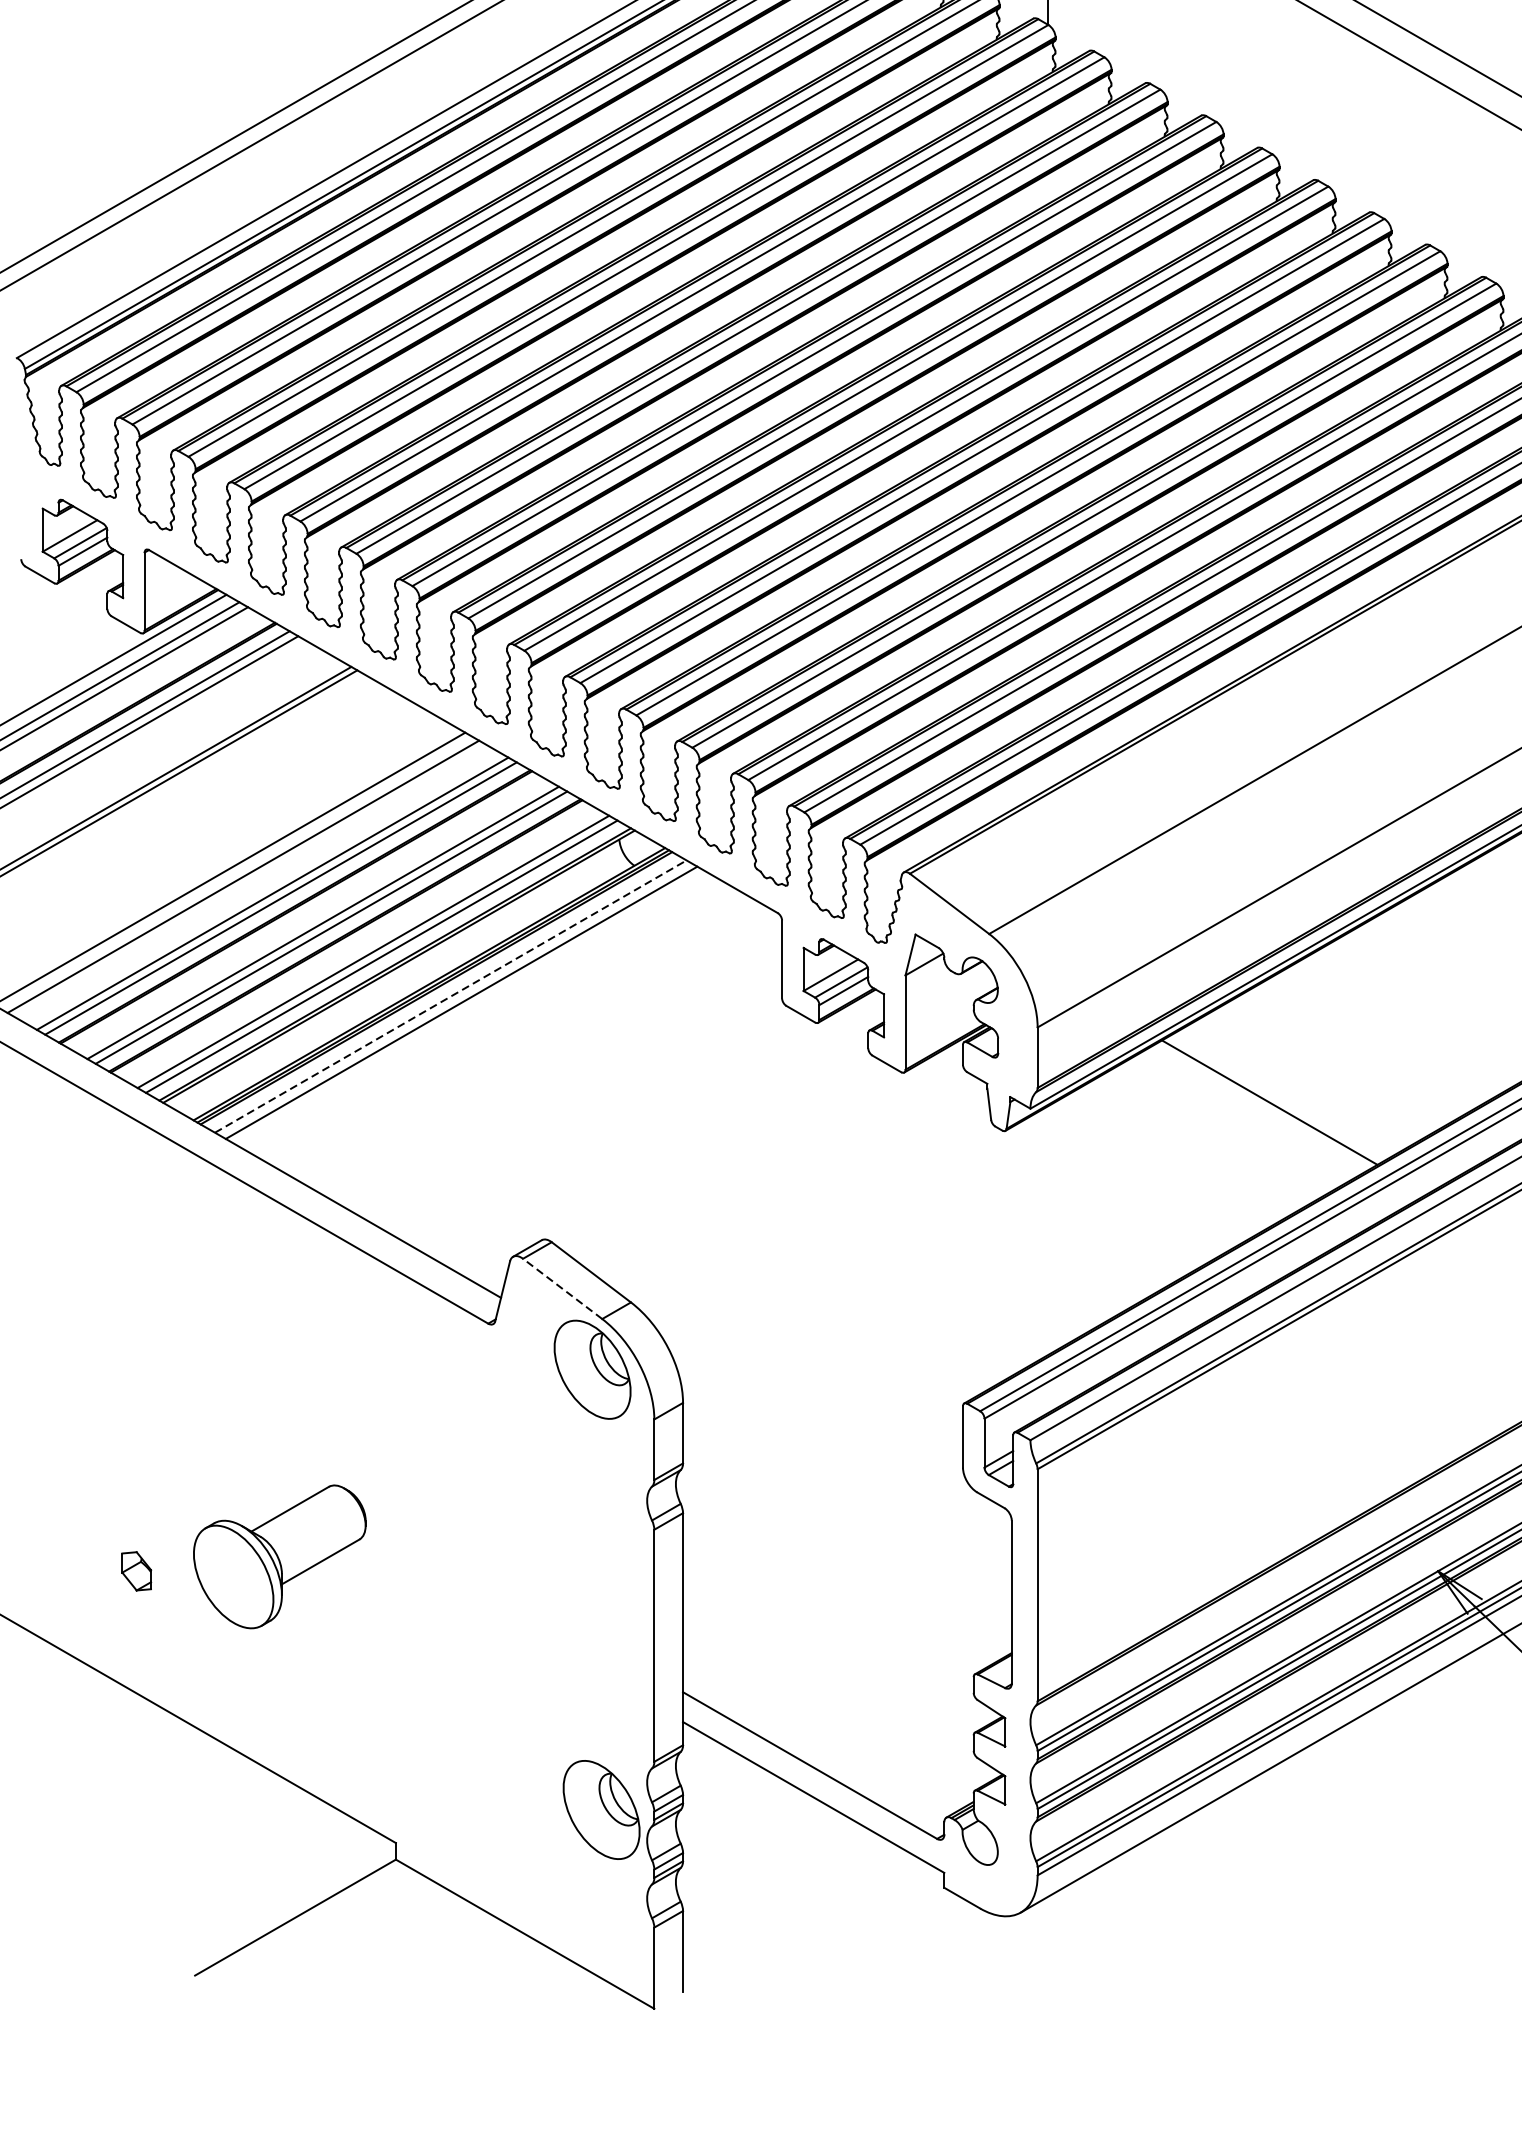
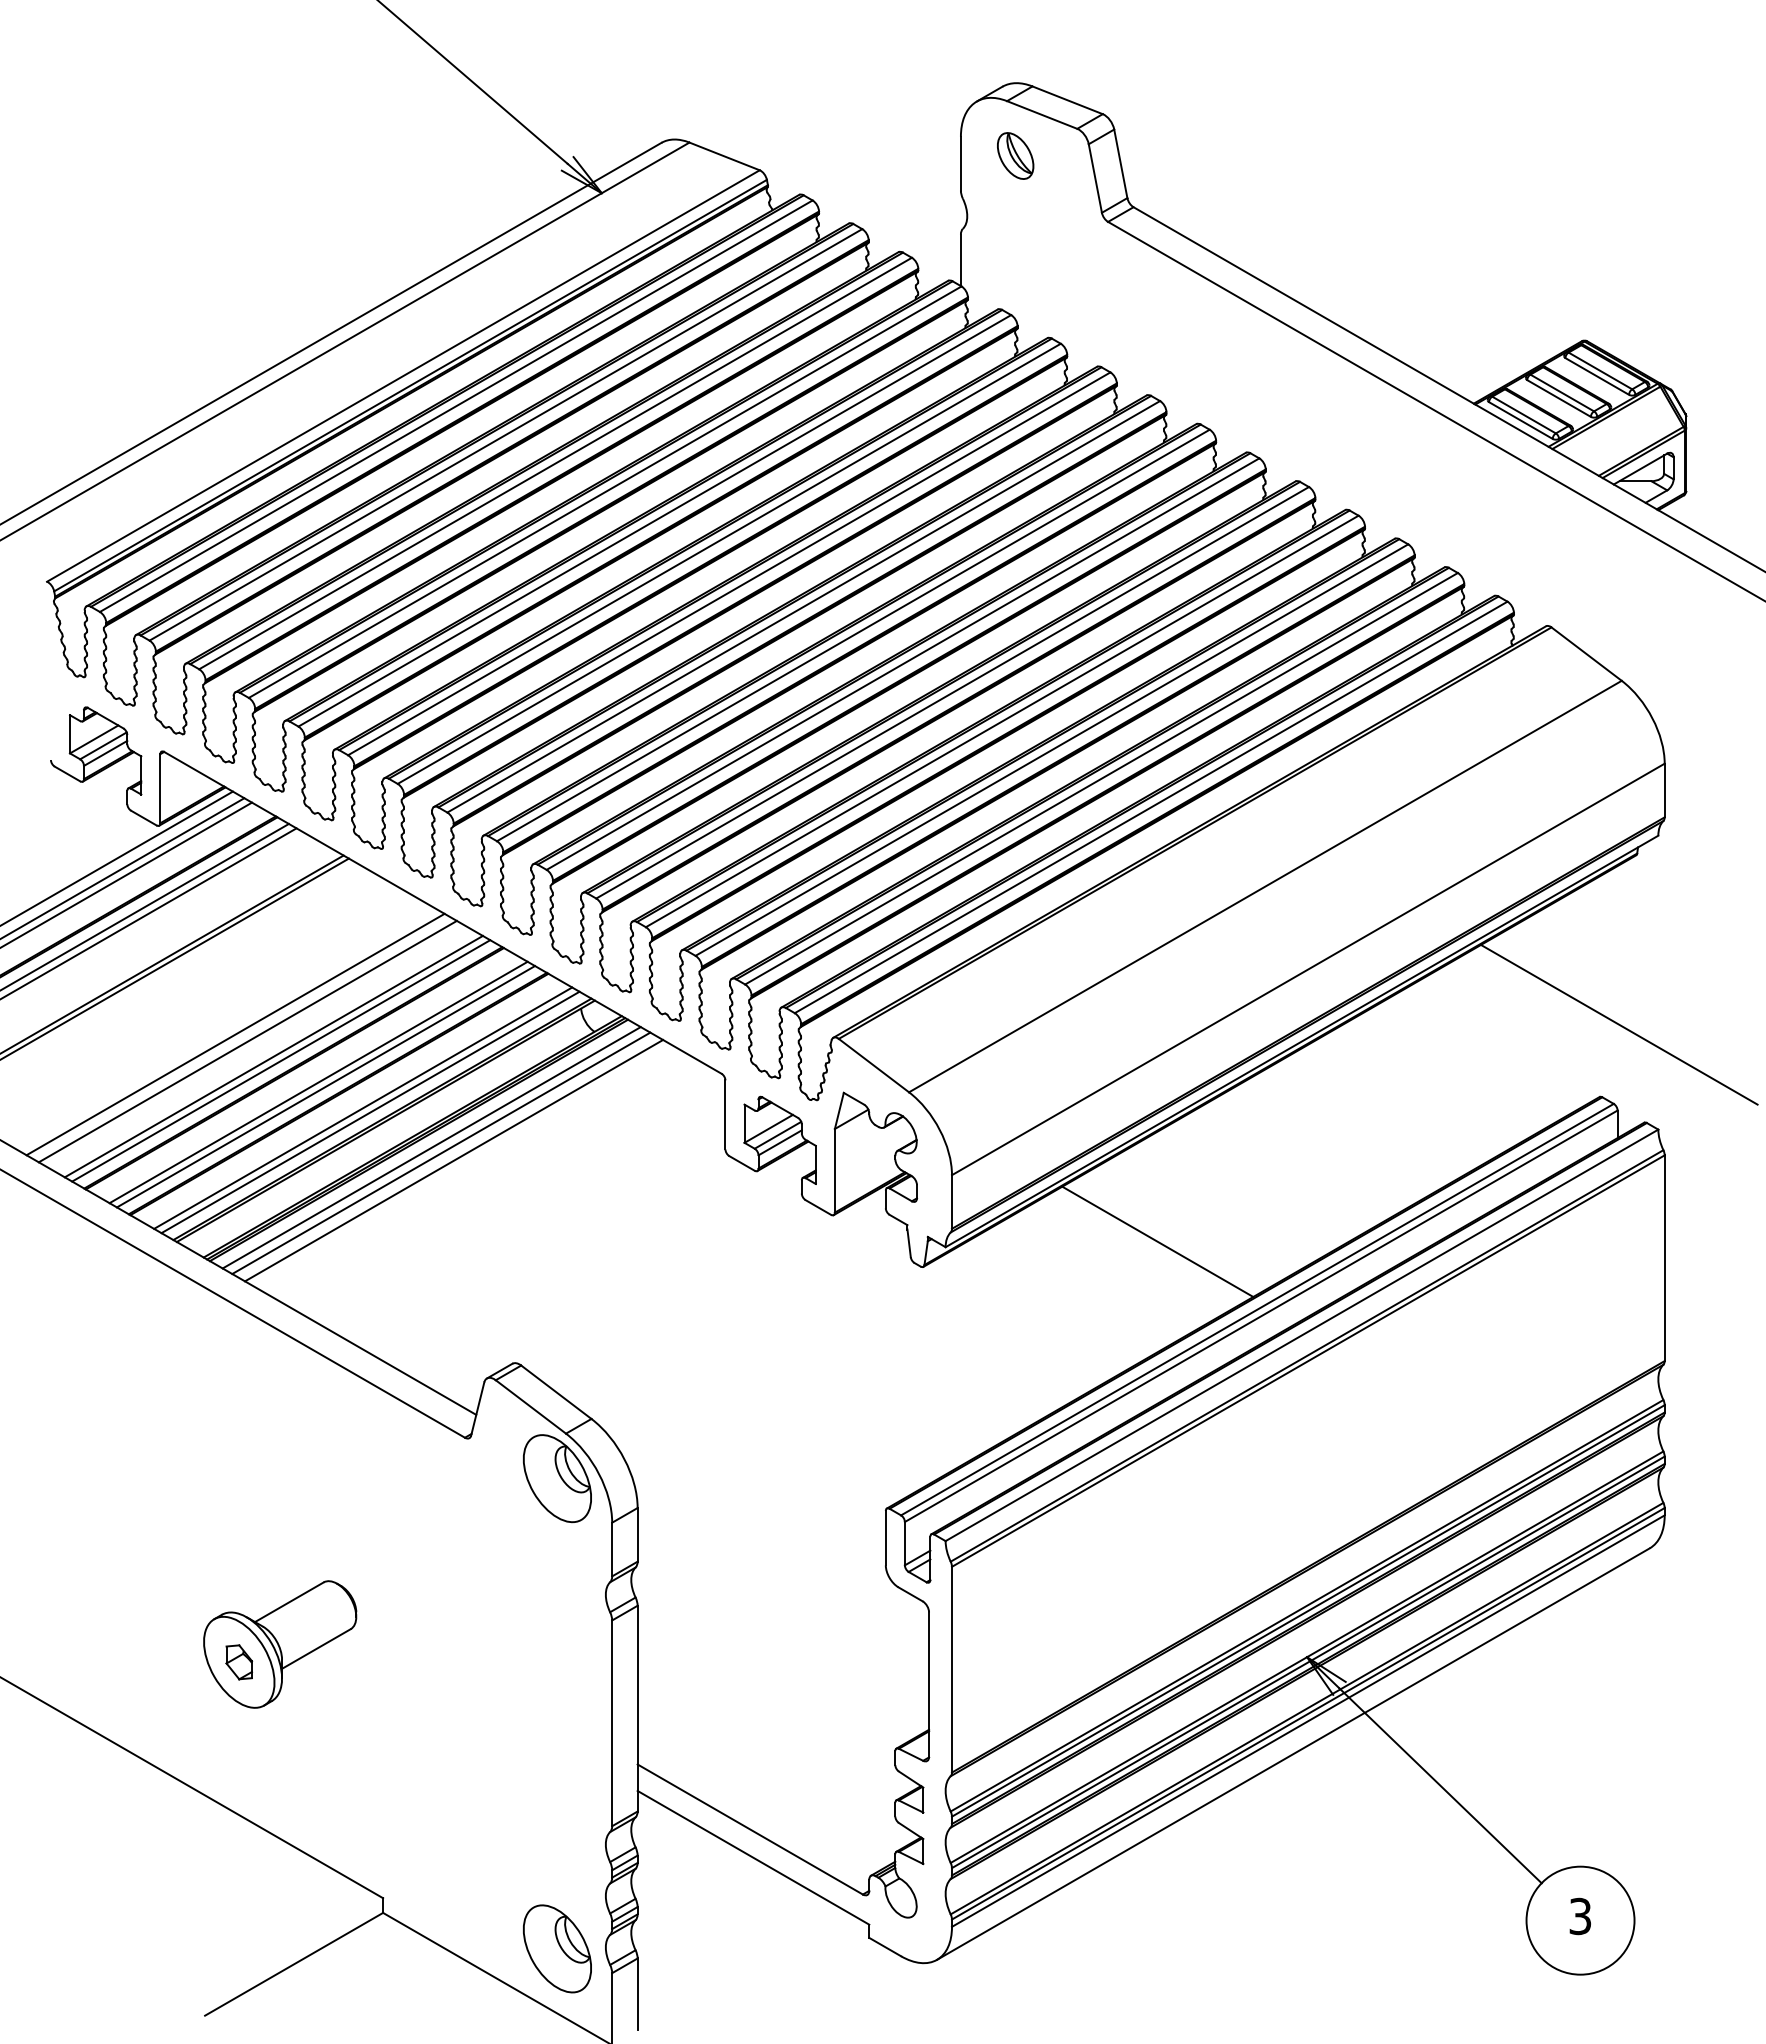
line: (451, 996) -> (432, 1147), dashed -> solid
line: (476, 1010) -> (454, 1160), added
line: (562, 1288) -> (530, 1406), dashed -> solid
part: (136, 1571) -> (239, 1662), moved
part: (601, 1809) -> (557, 1948), moved

